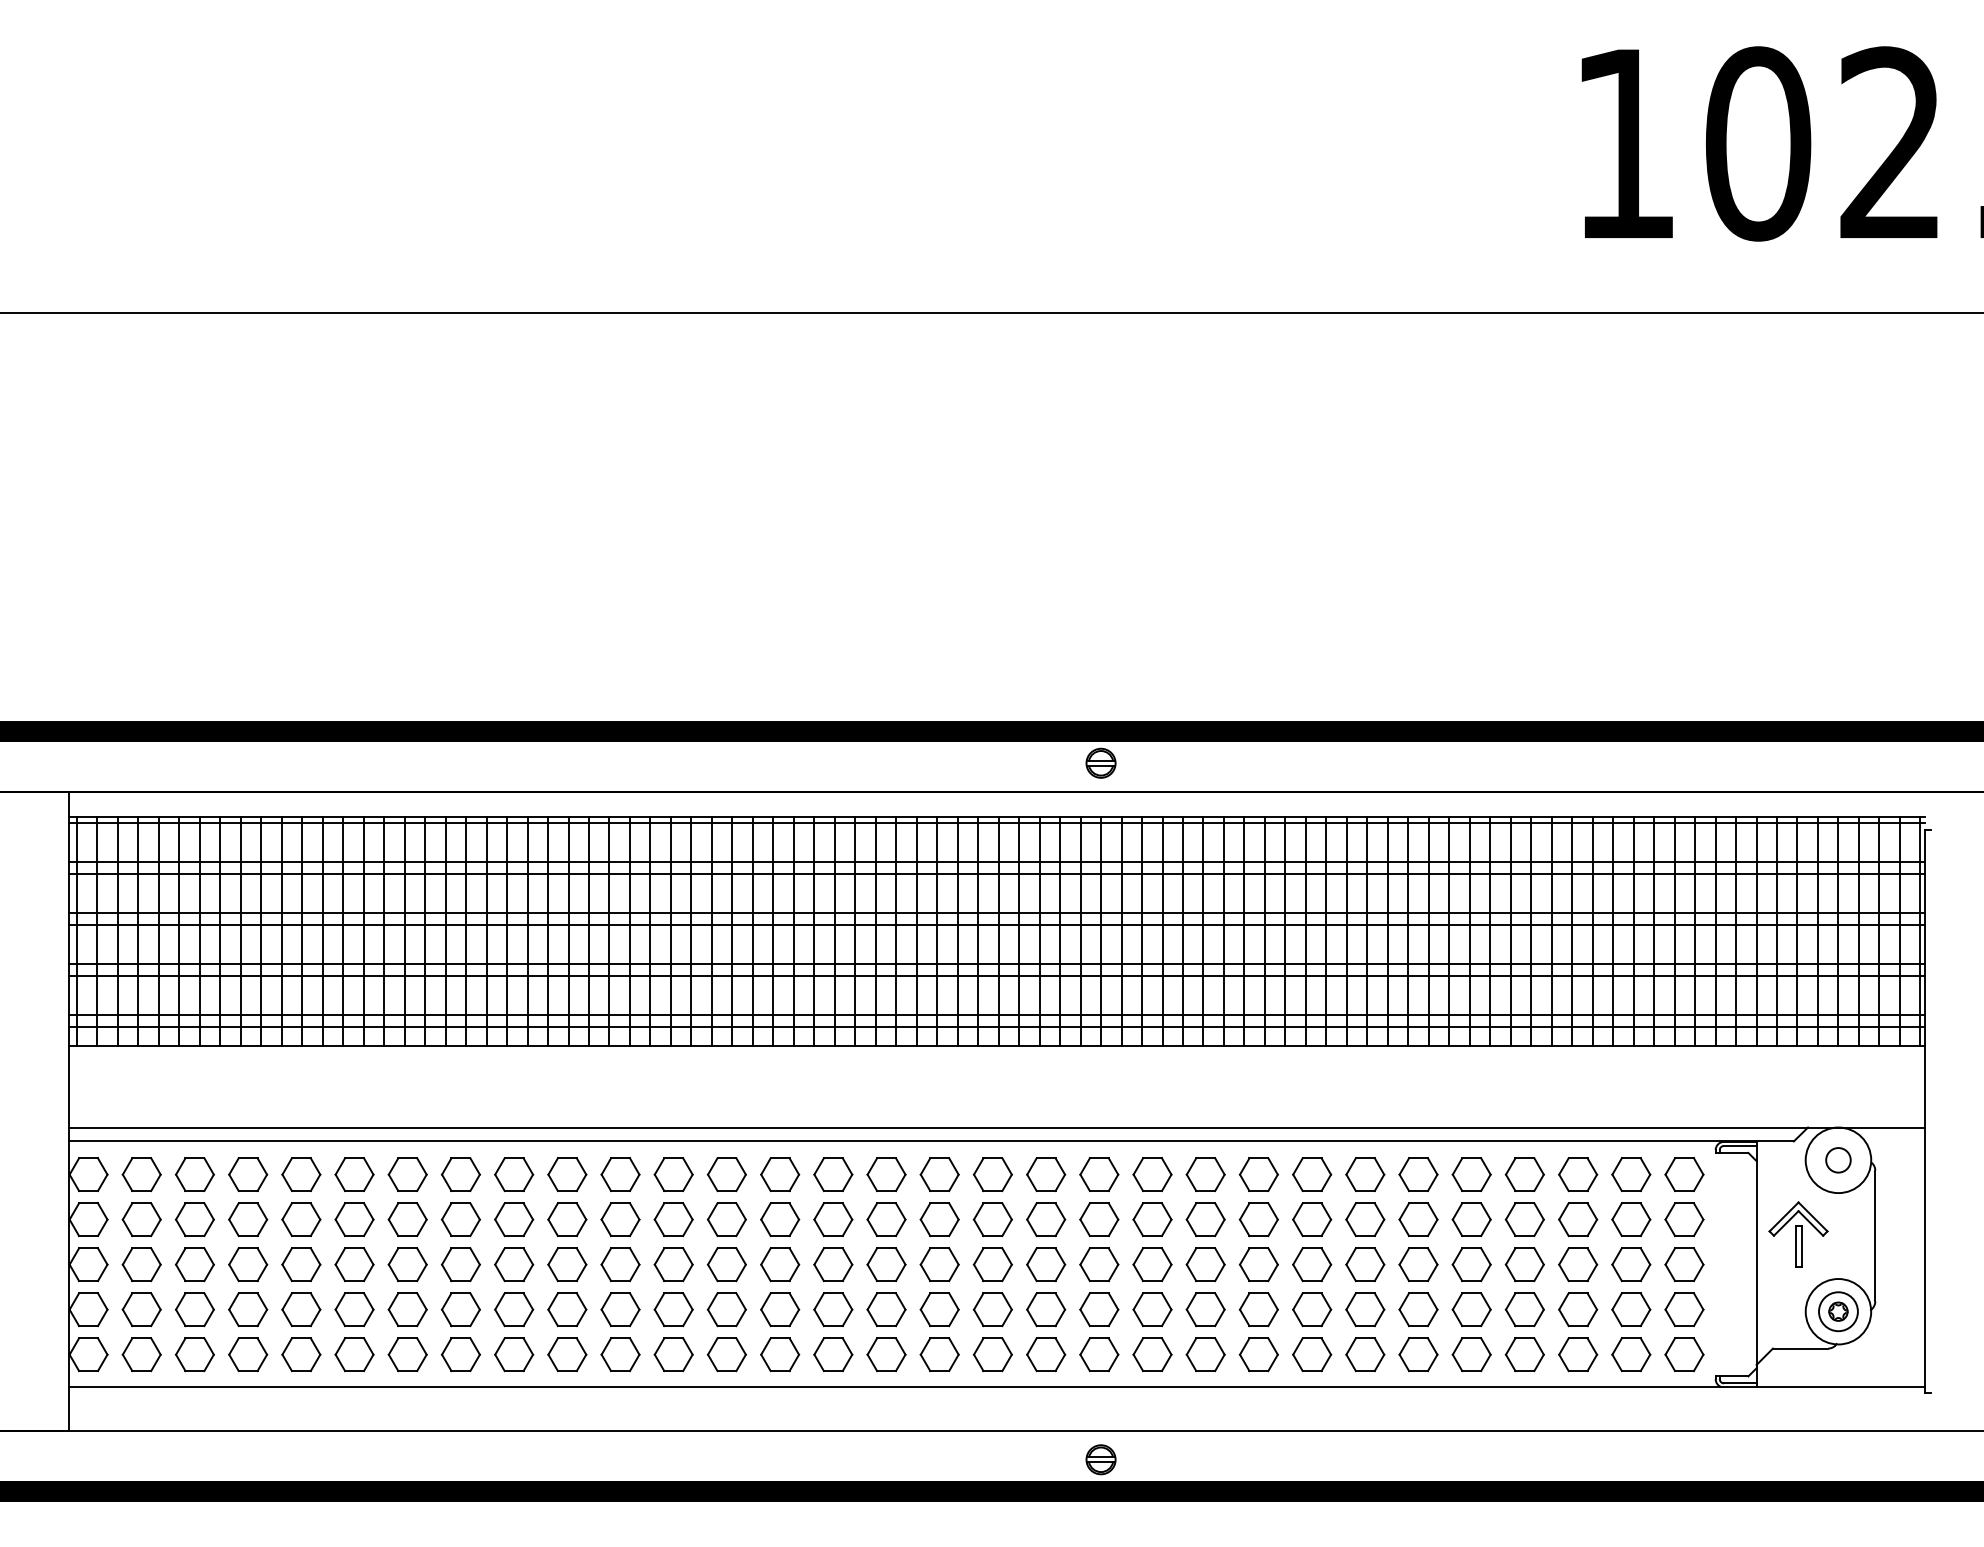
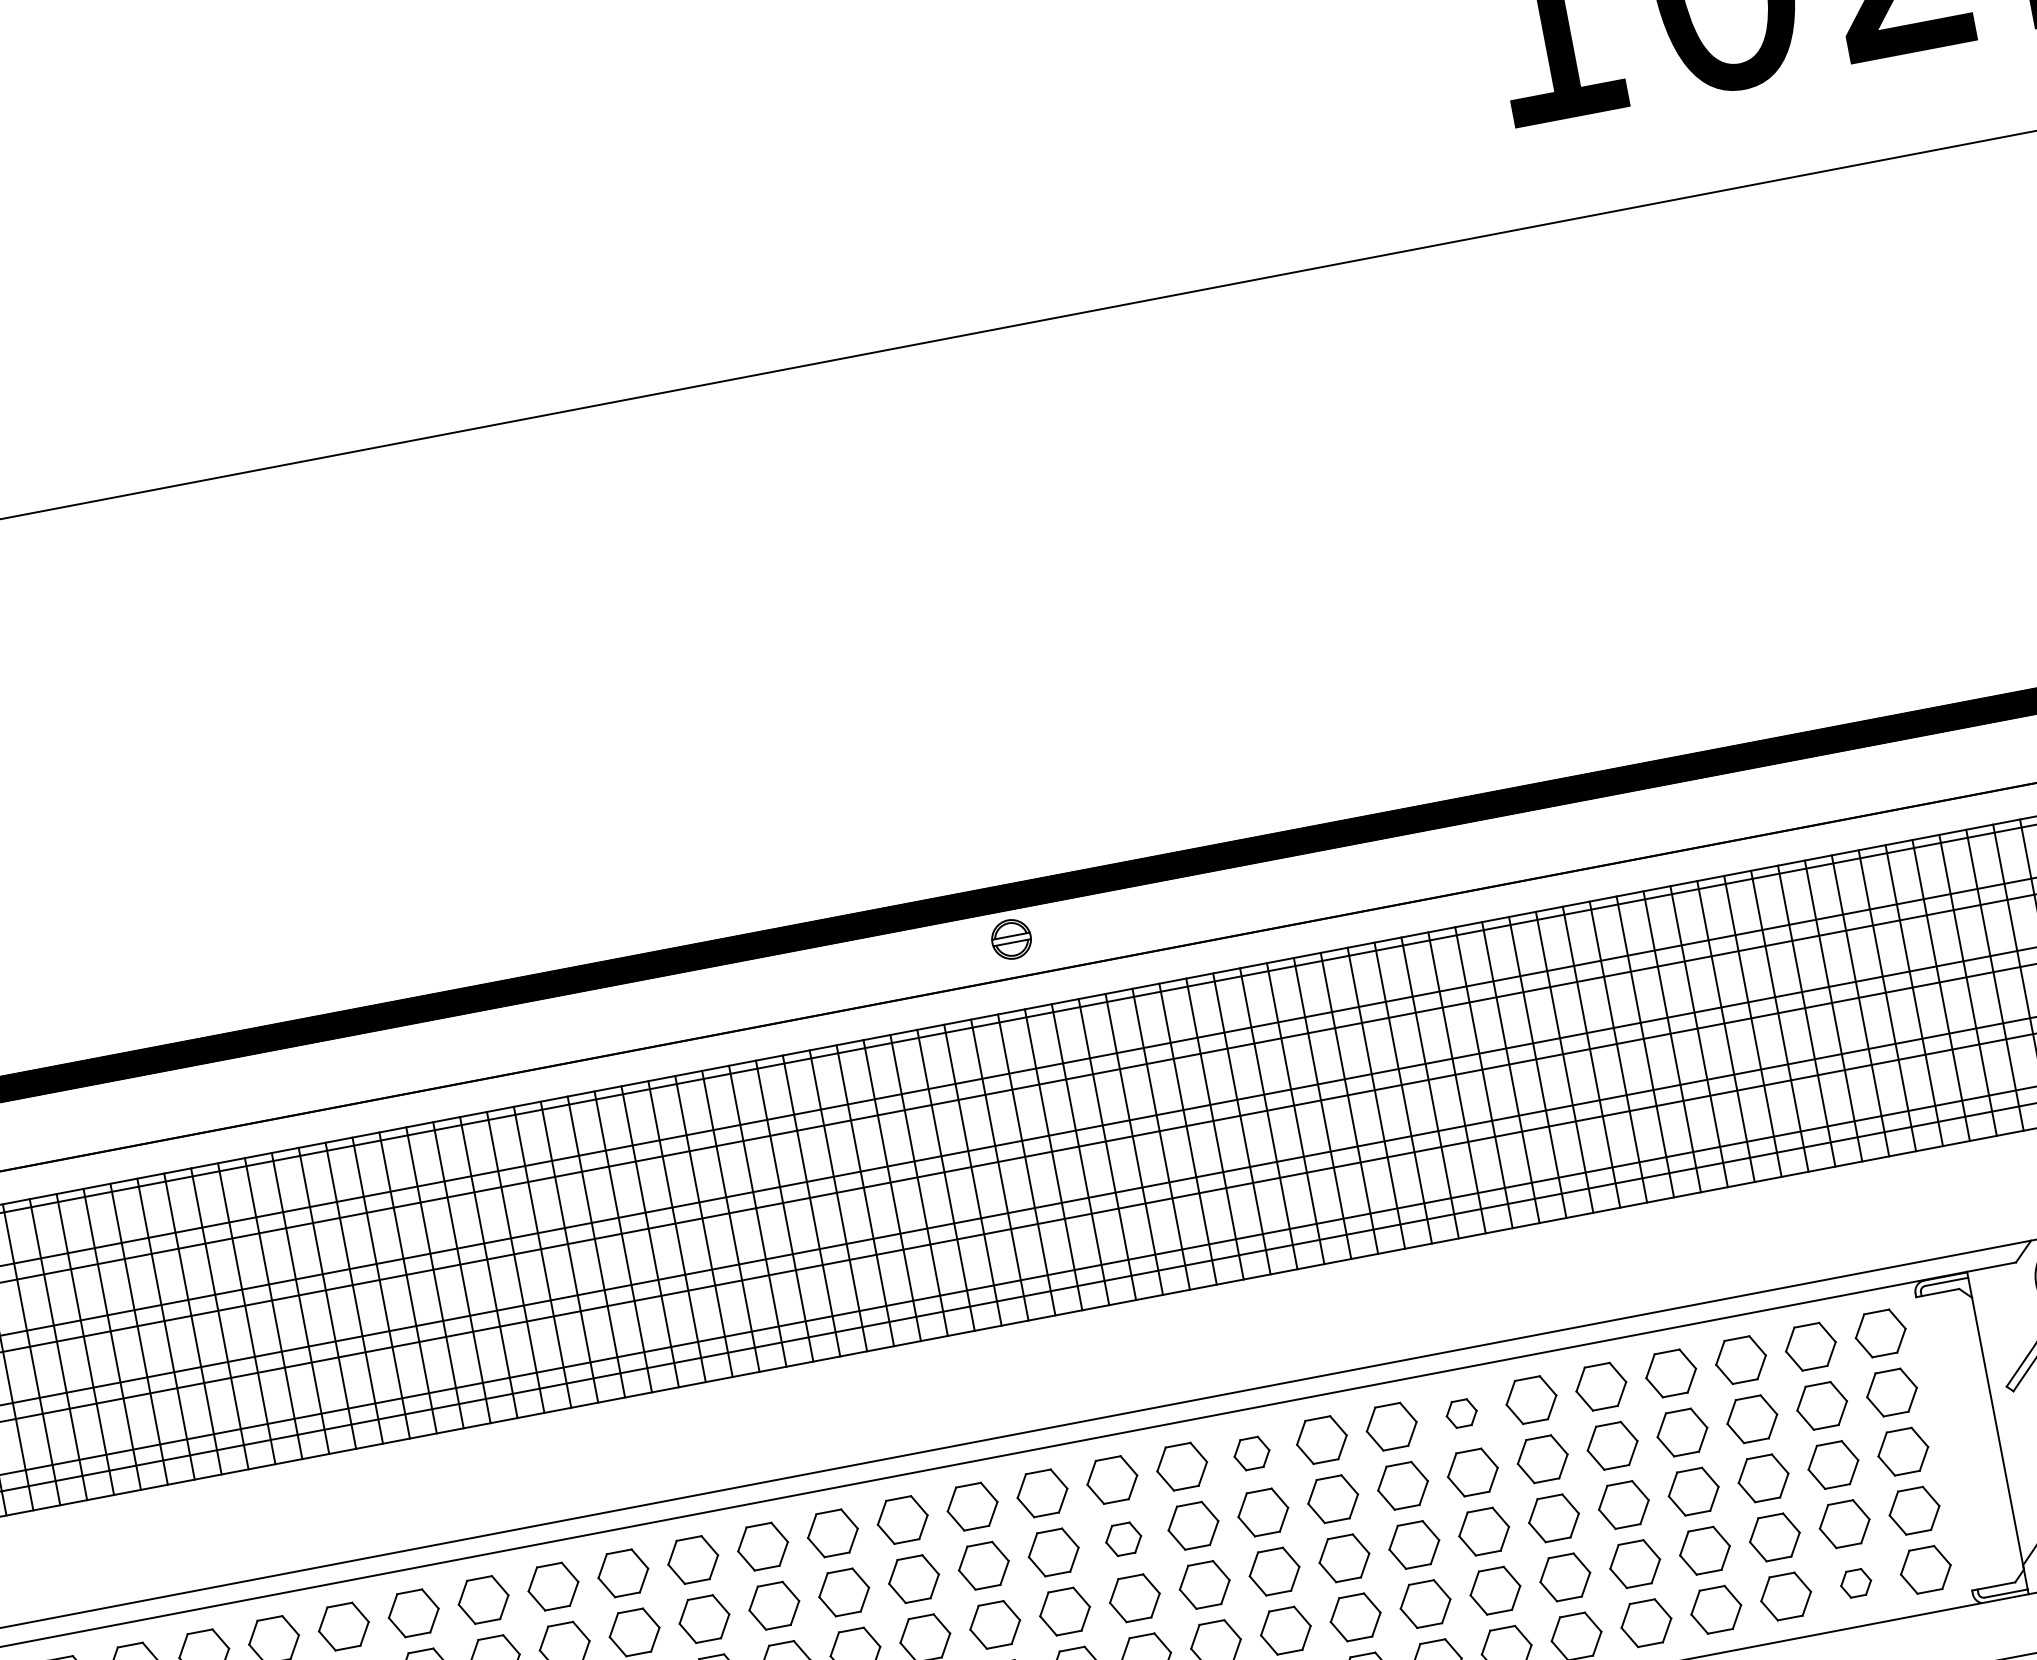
part: (1205, 1174) -> (1251, 1453), size x0.7
part: (1365, 1174) -> (1461, 1413), size x0.6
part: (1099, 1219) -> (1123, 1538), size x0.7
part: (1631, 1354) -> (1856, 1582), size x0.6

